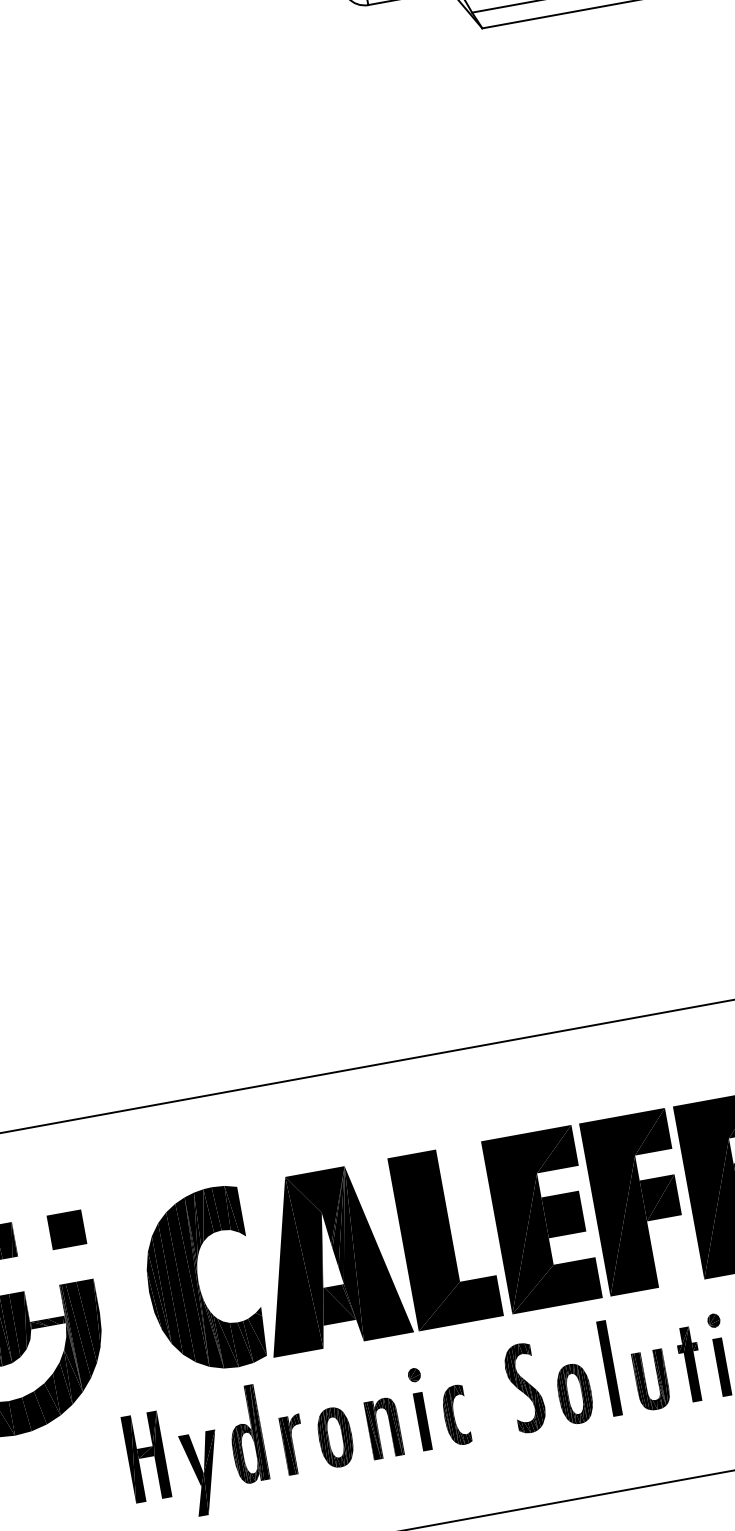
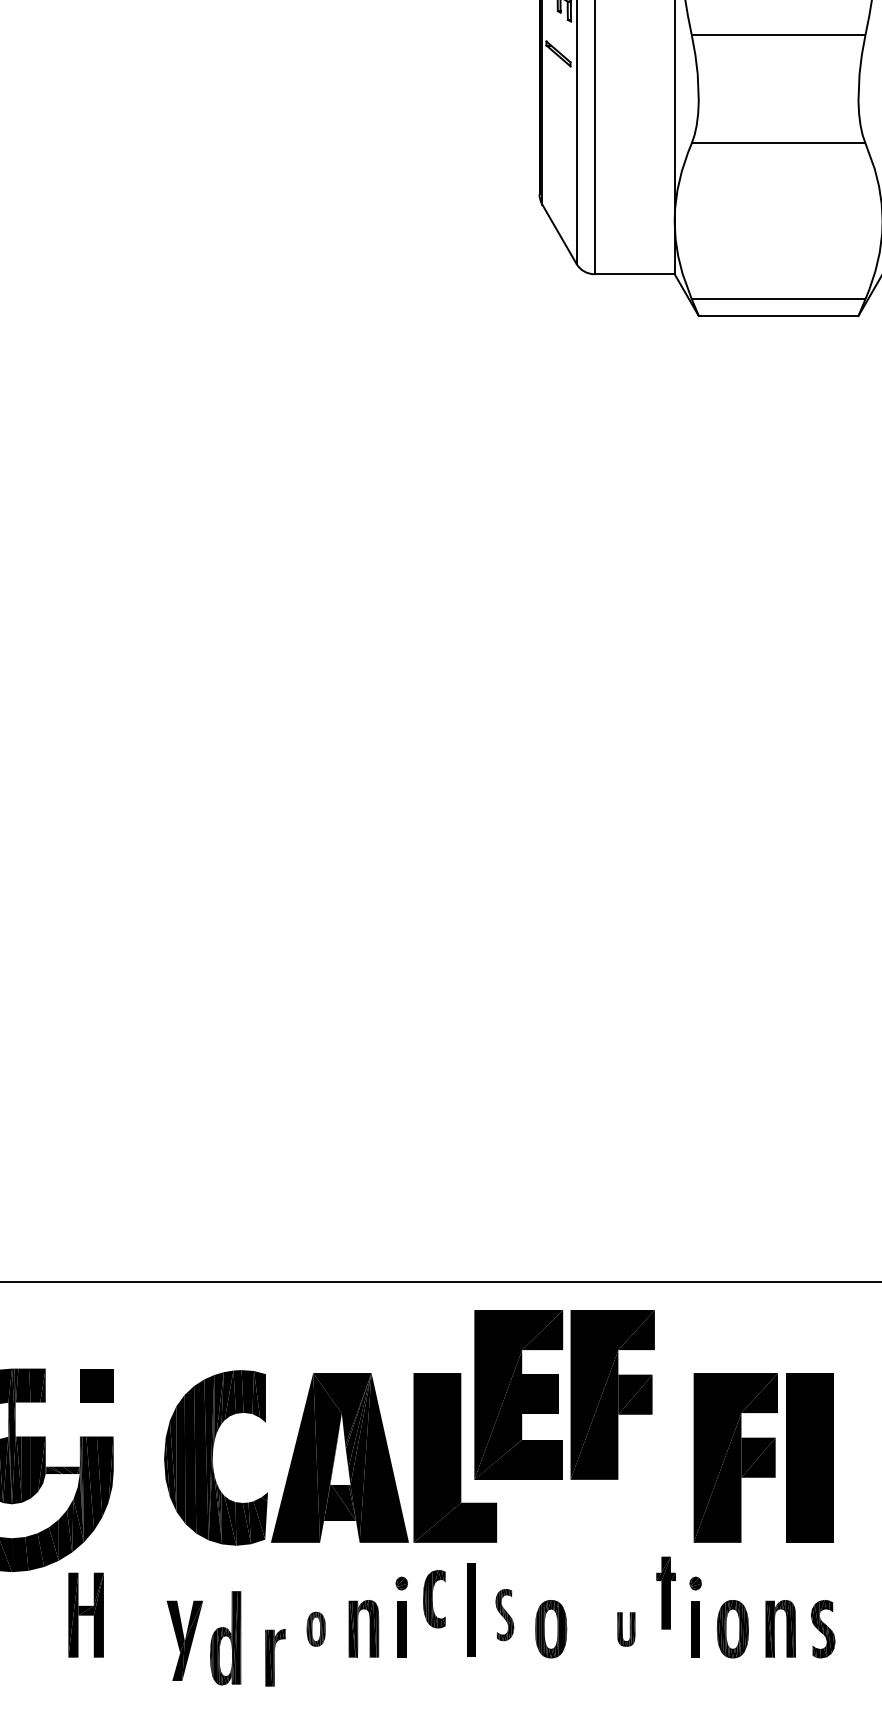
part: (588, 1210) -> (564, 1394), moved
part: (689, 1363) -> (665, 1592), moved
part: (609, 1368) -> (471, 1609), moved
part: (651, 1380) -> (626, 1629), size x0.6
part: (524, 1387) -> (504, 1614), size x0.6
part: (456, 1415) -> (434, 1599), moved
part: (246, 1435) -> (225, 1638), moved
part: (335, 1437) -> (316, 1629), size x0.6
part: (294, 1444) -> (275, 1657), moved
part: (145, 1456) -> (85, 1614), moved

